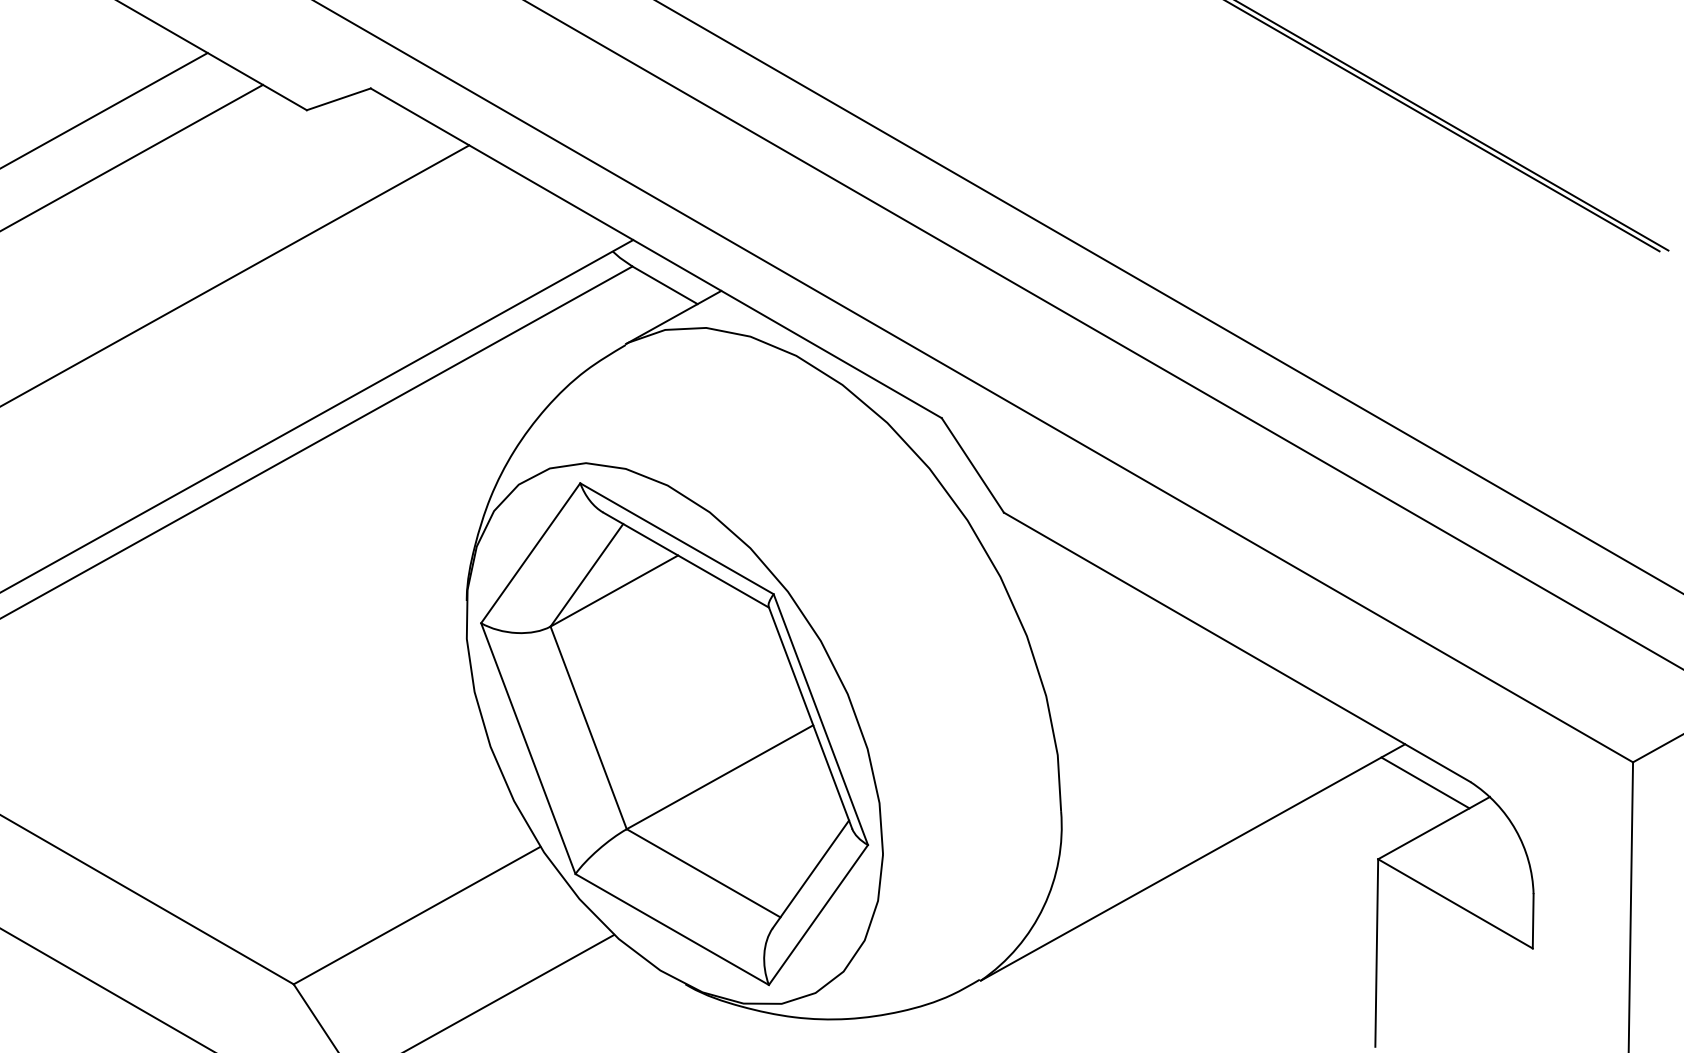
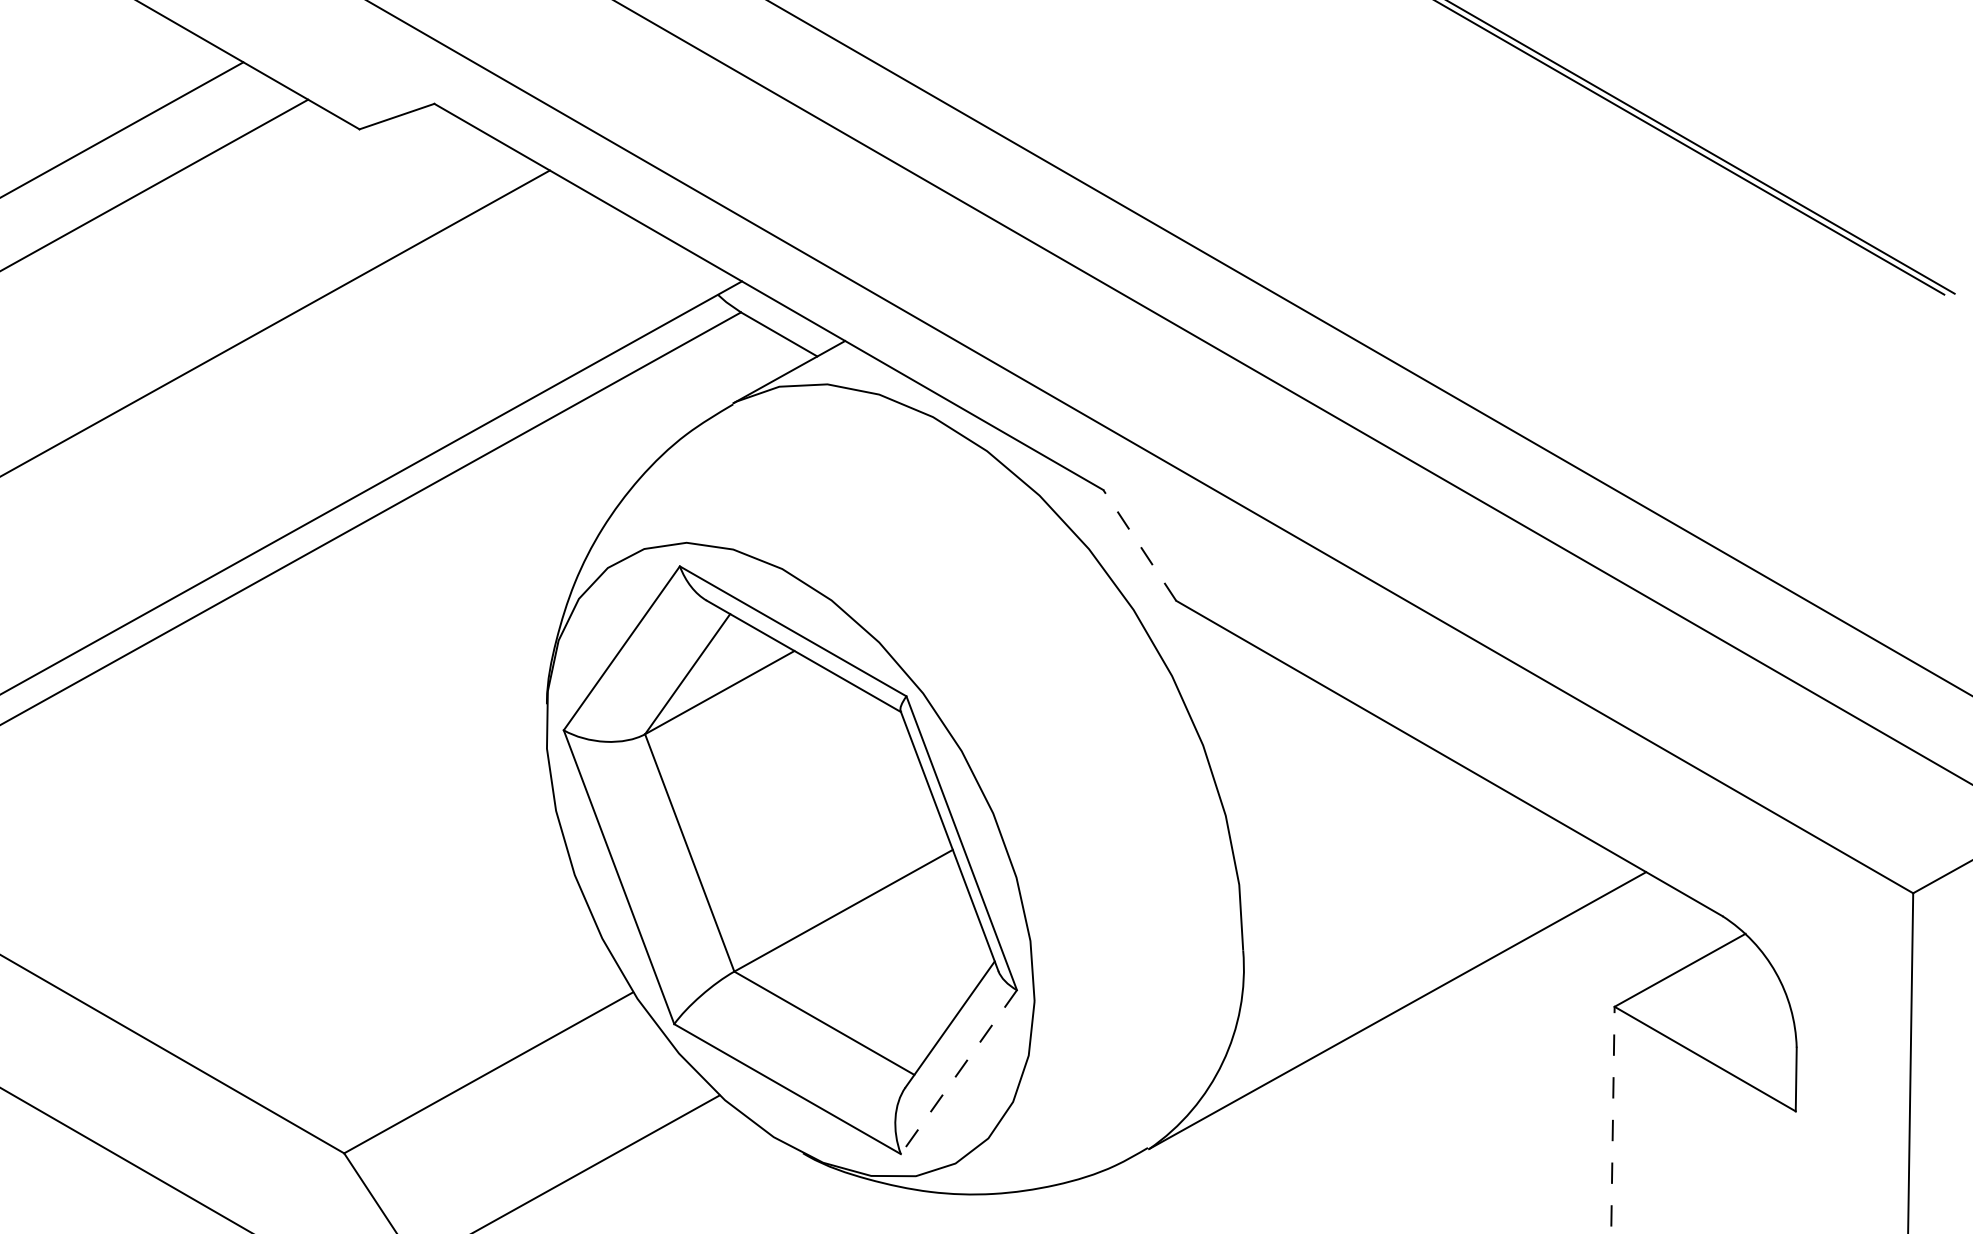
line: (972, 465) -> (1139, 545), solid -> dashed
line: (1425, 783) -> (1669, 917), removed
line: (818, 915) -> (958, 1072), solid -> dashed
line: (1376, 952) -> (1612, 1116), solid -> dashed

